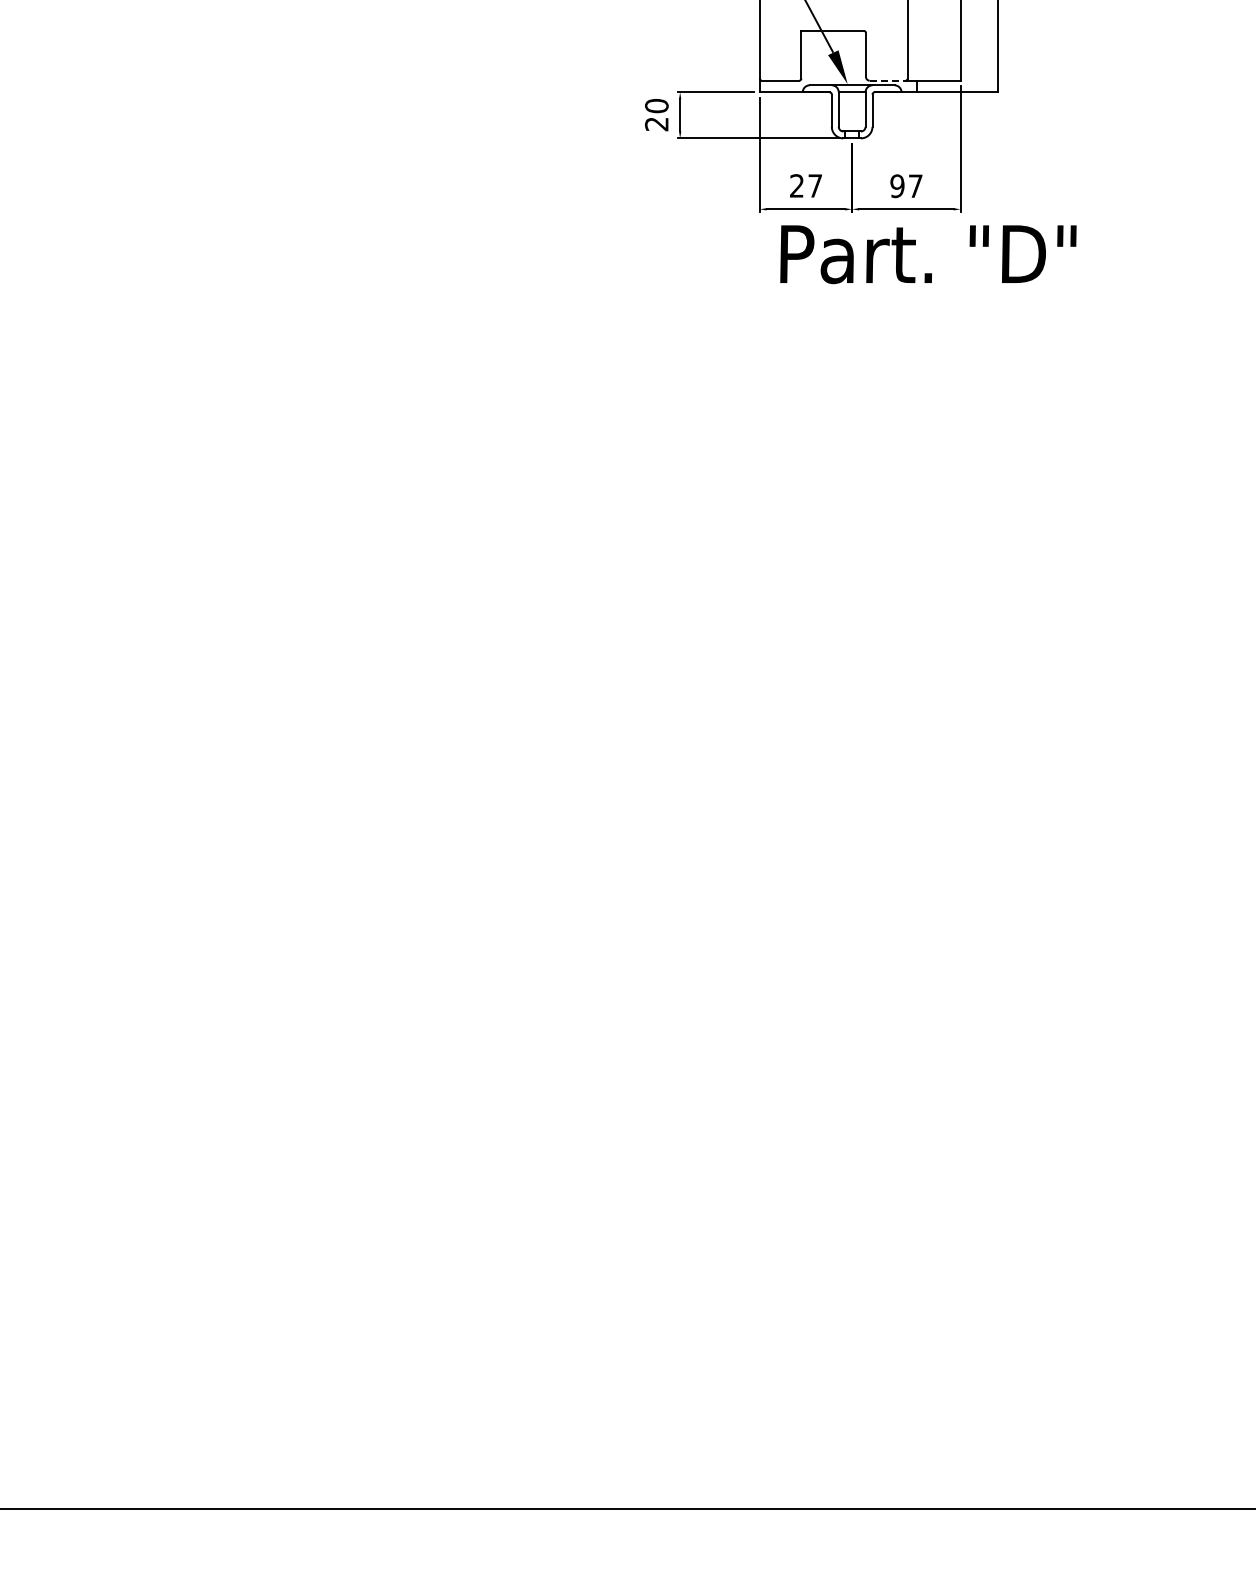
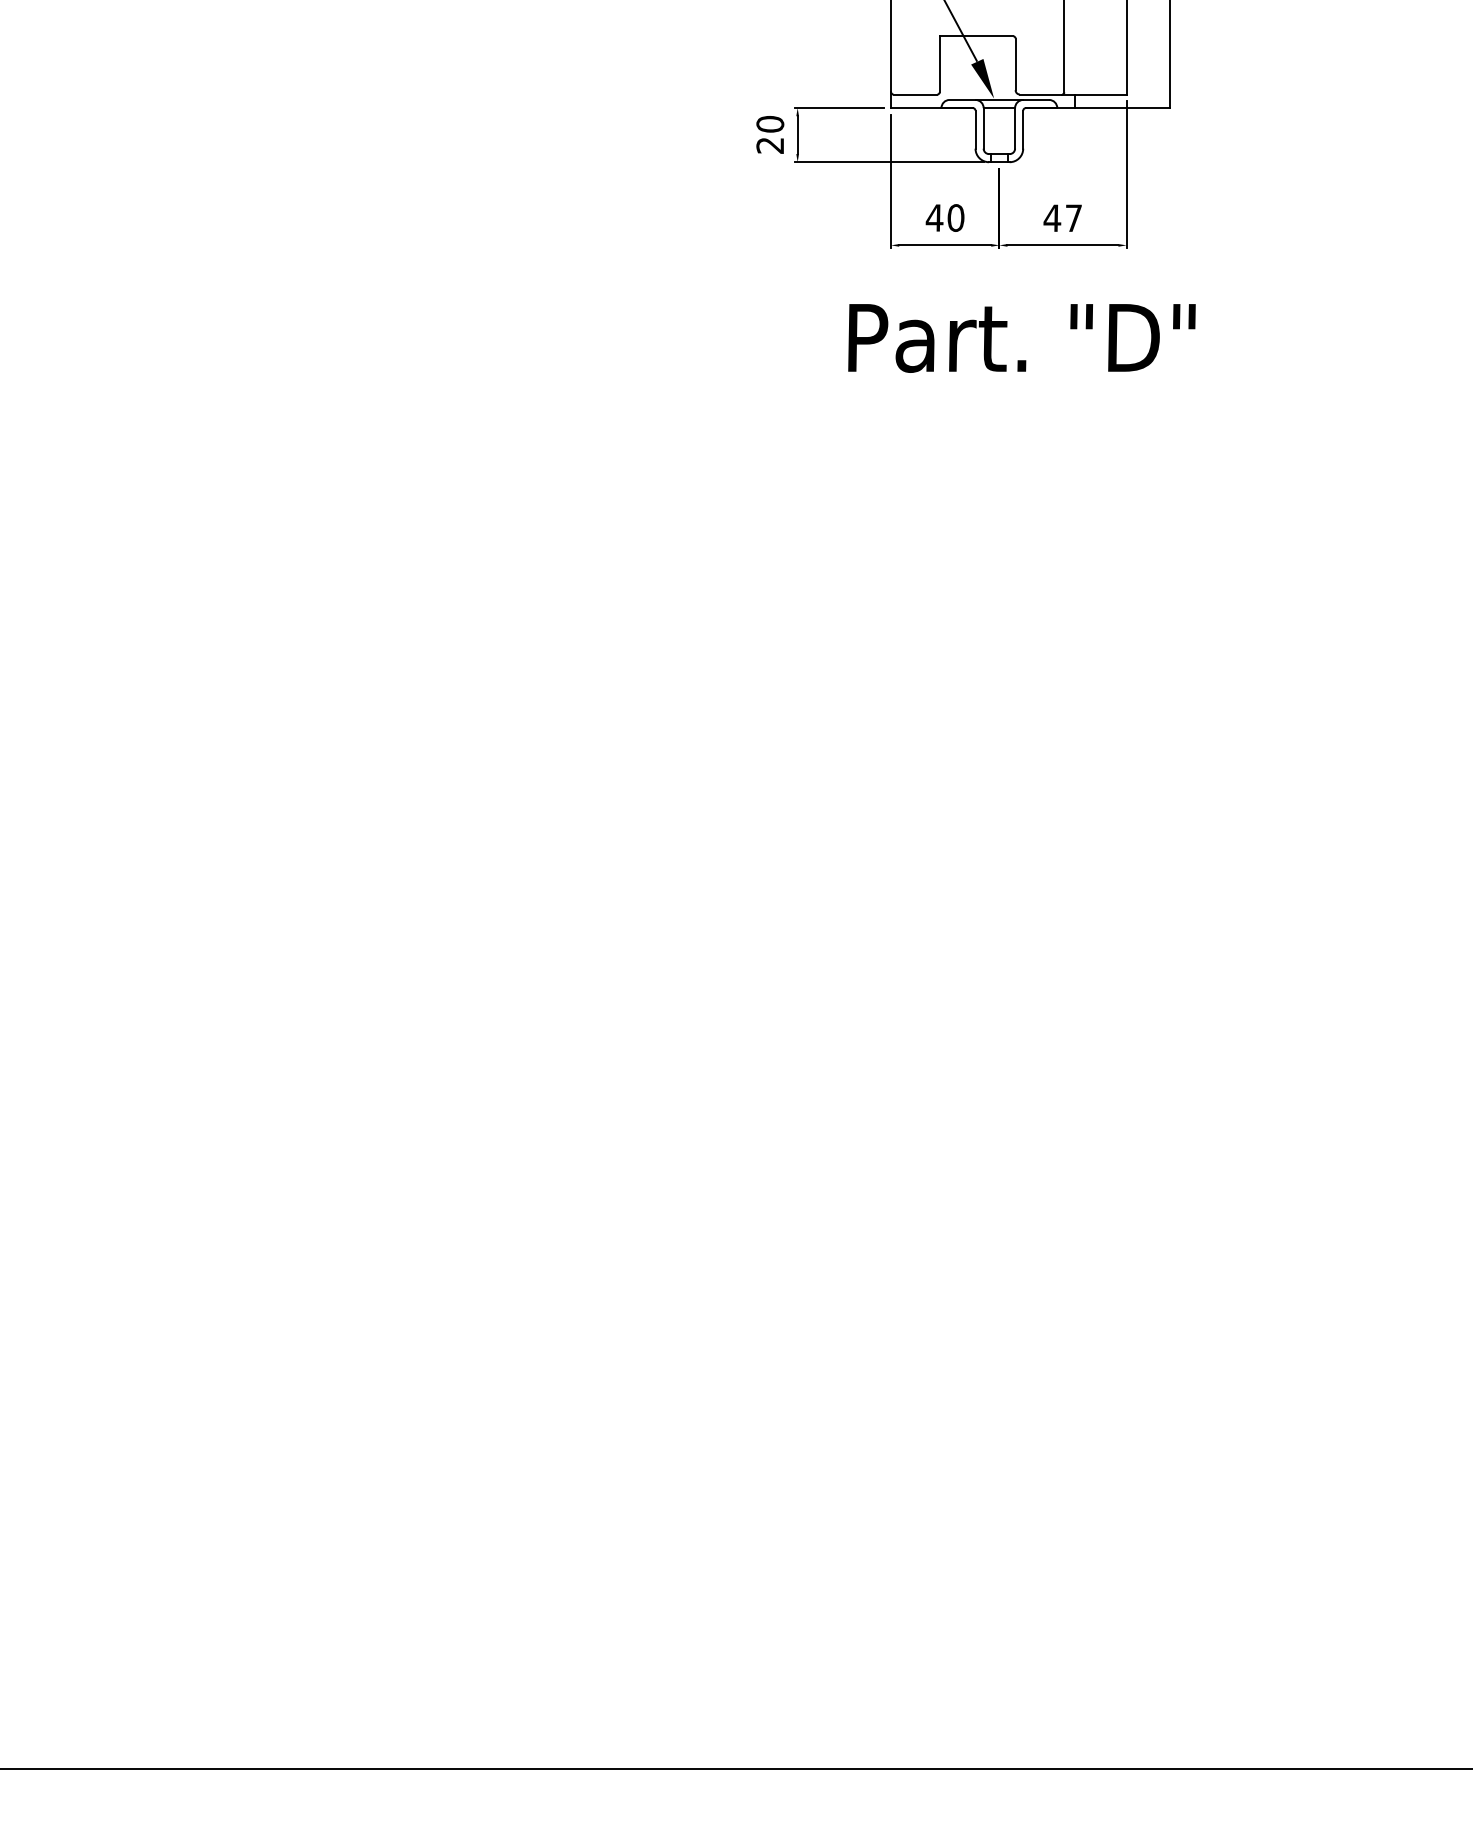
line: (888, 80) -> (1041, 94), dashed -> solid
text: (805, 185) -> (944, 217), 27 -> 40
text: (896, 186) -> (1051, 218), 97 -> 47
text: (928, 254) -> (1022, 338), moved

